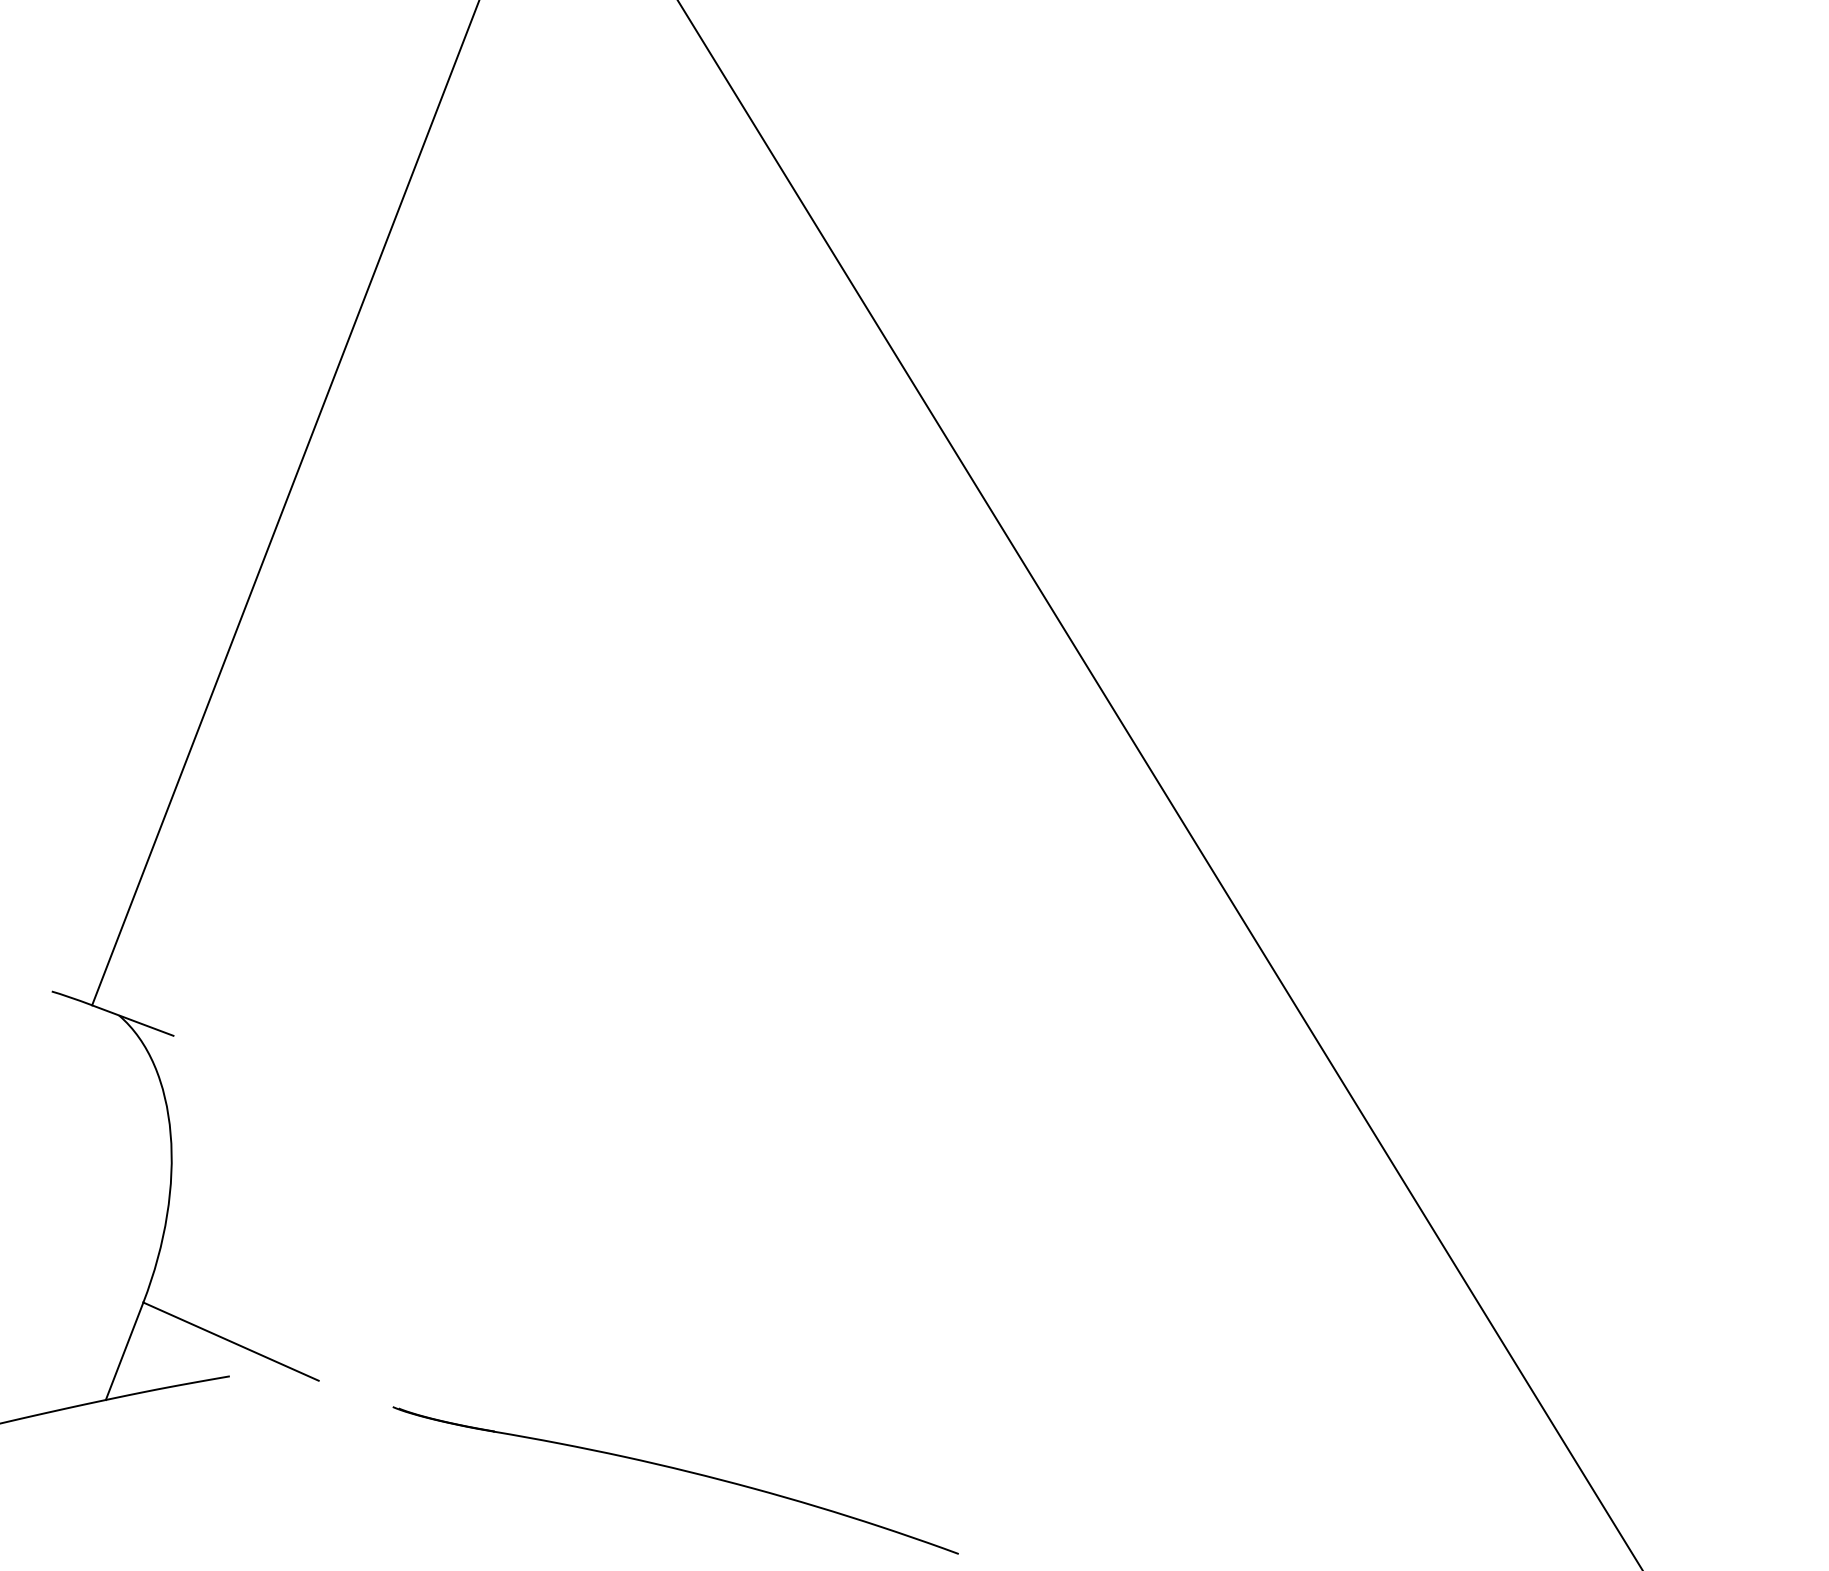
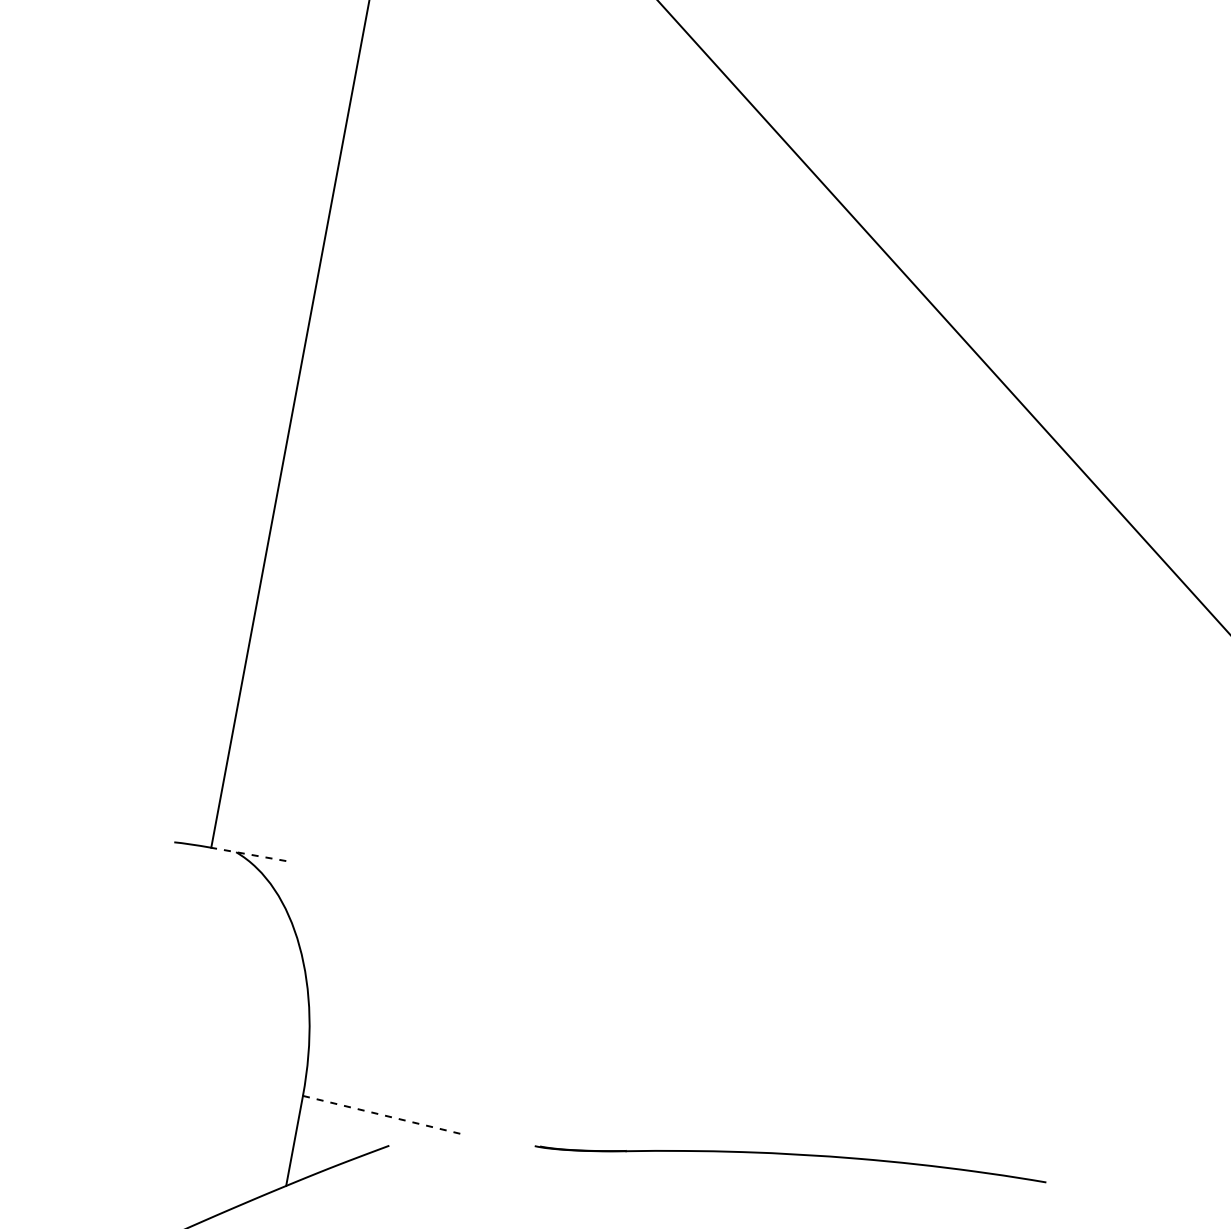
line: (132, 1020) -> (248, 854), solid -> dashed
line: (231, 1341) -> (385, 1115), solid -> dashed

